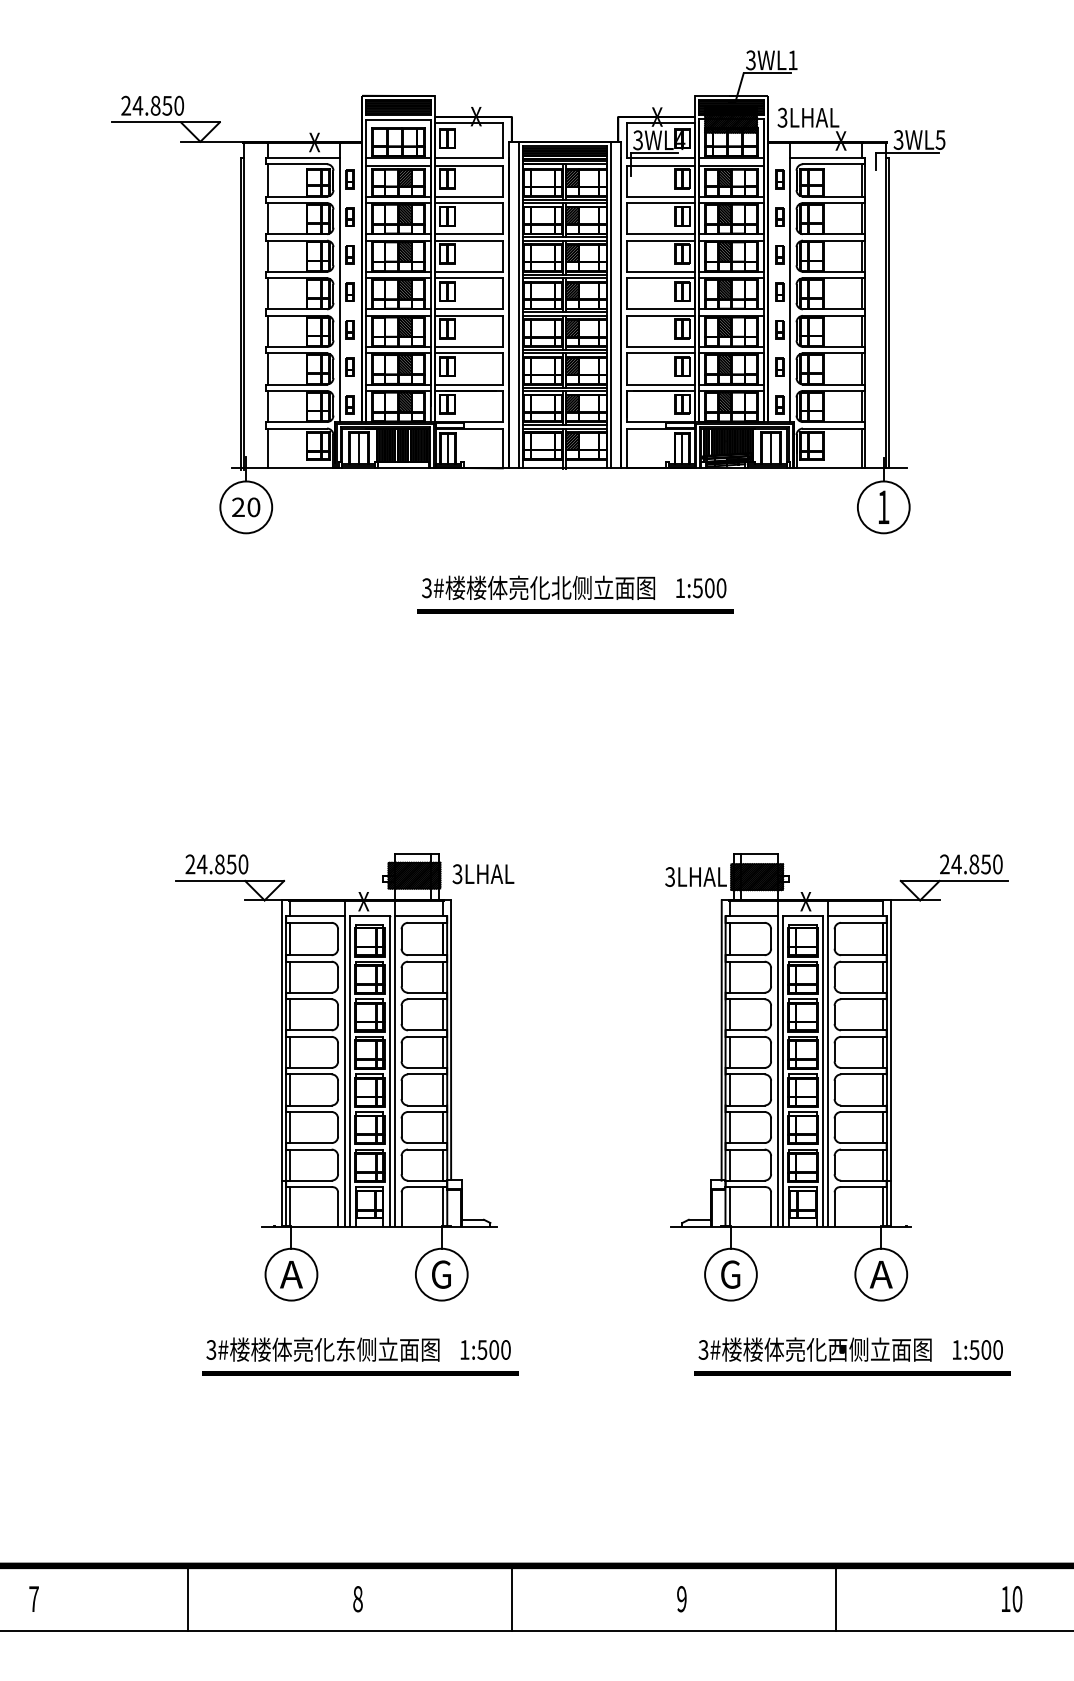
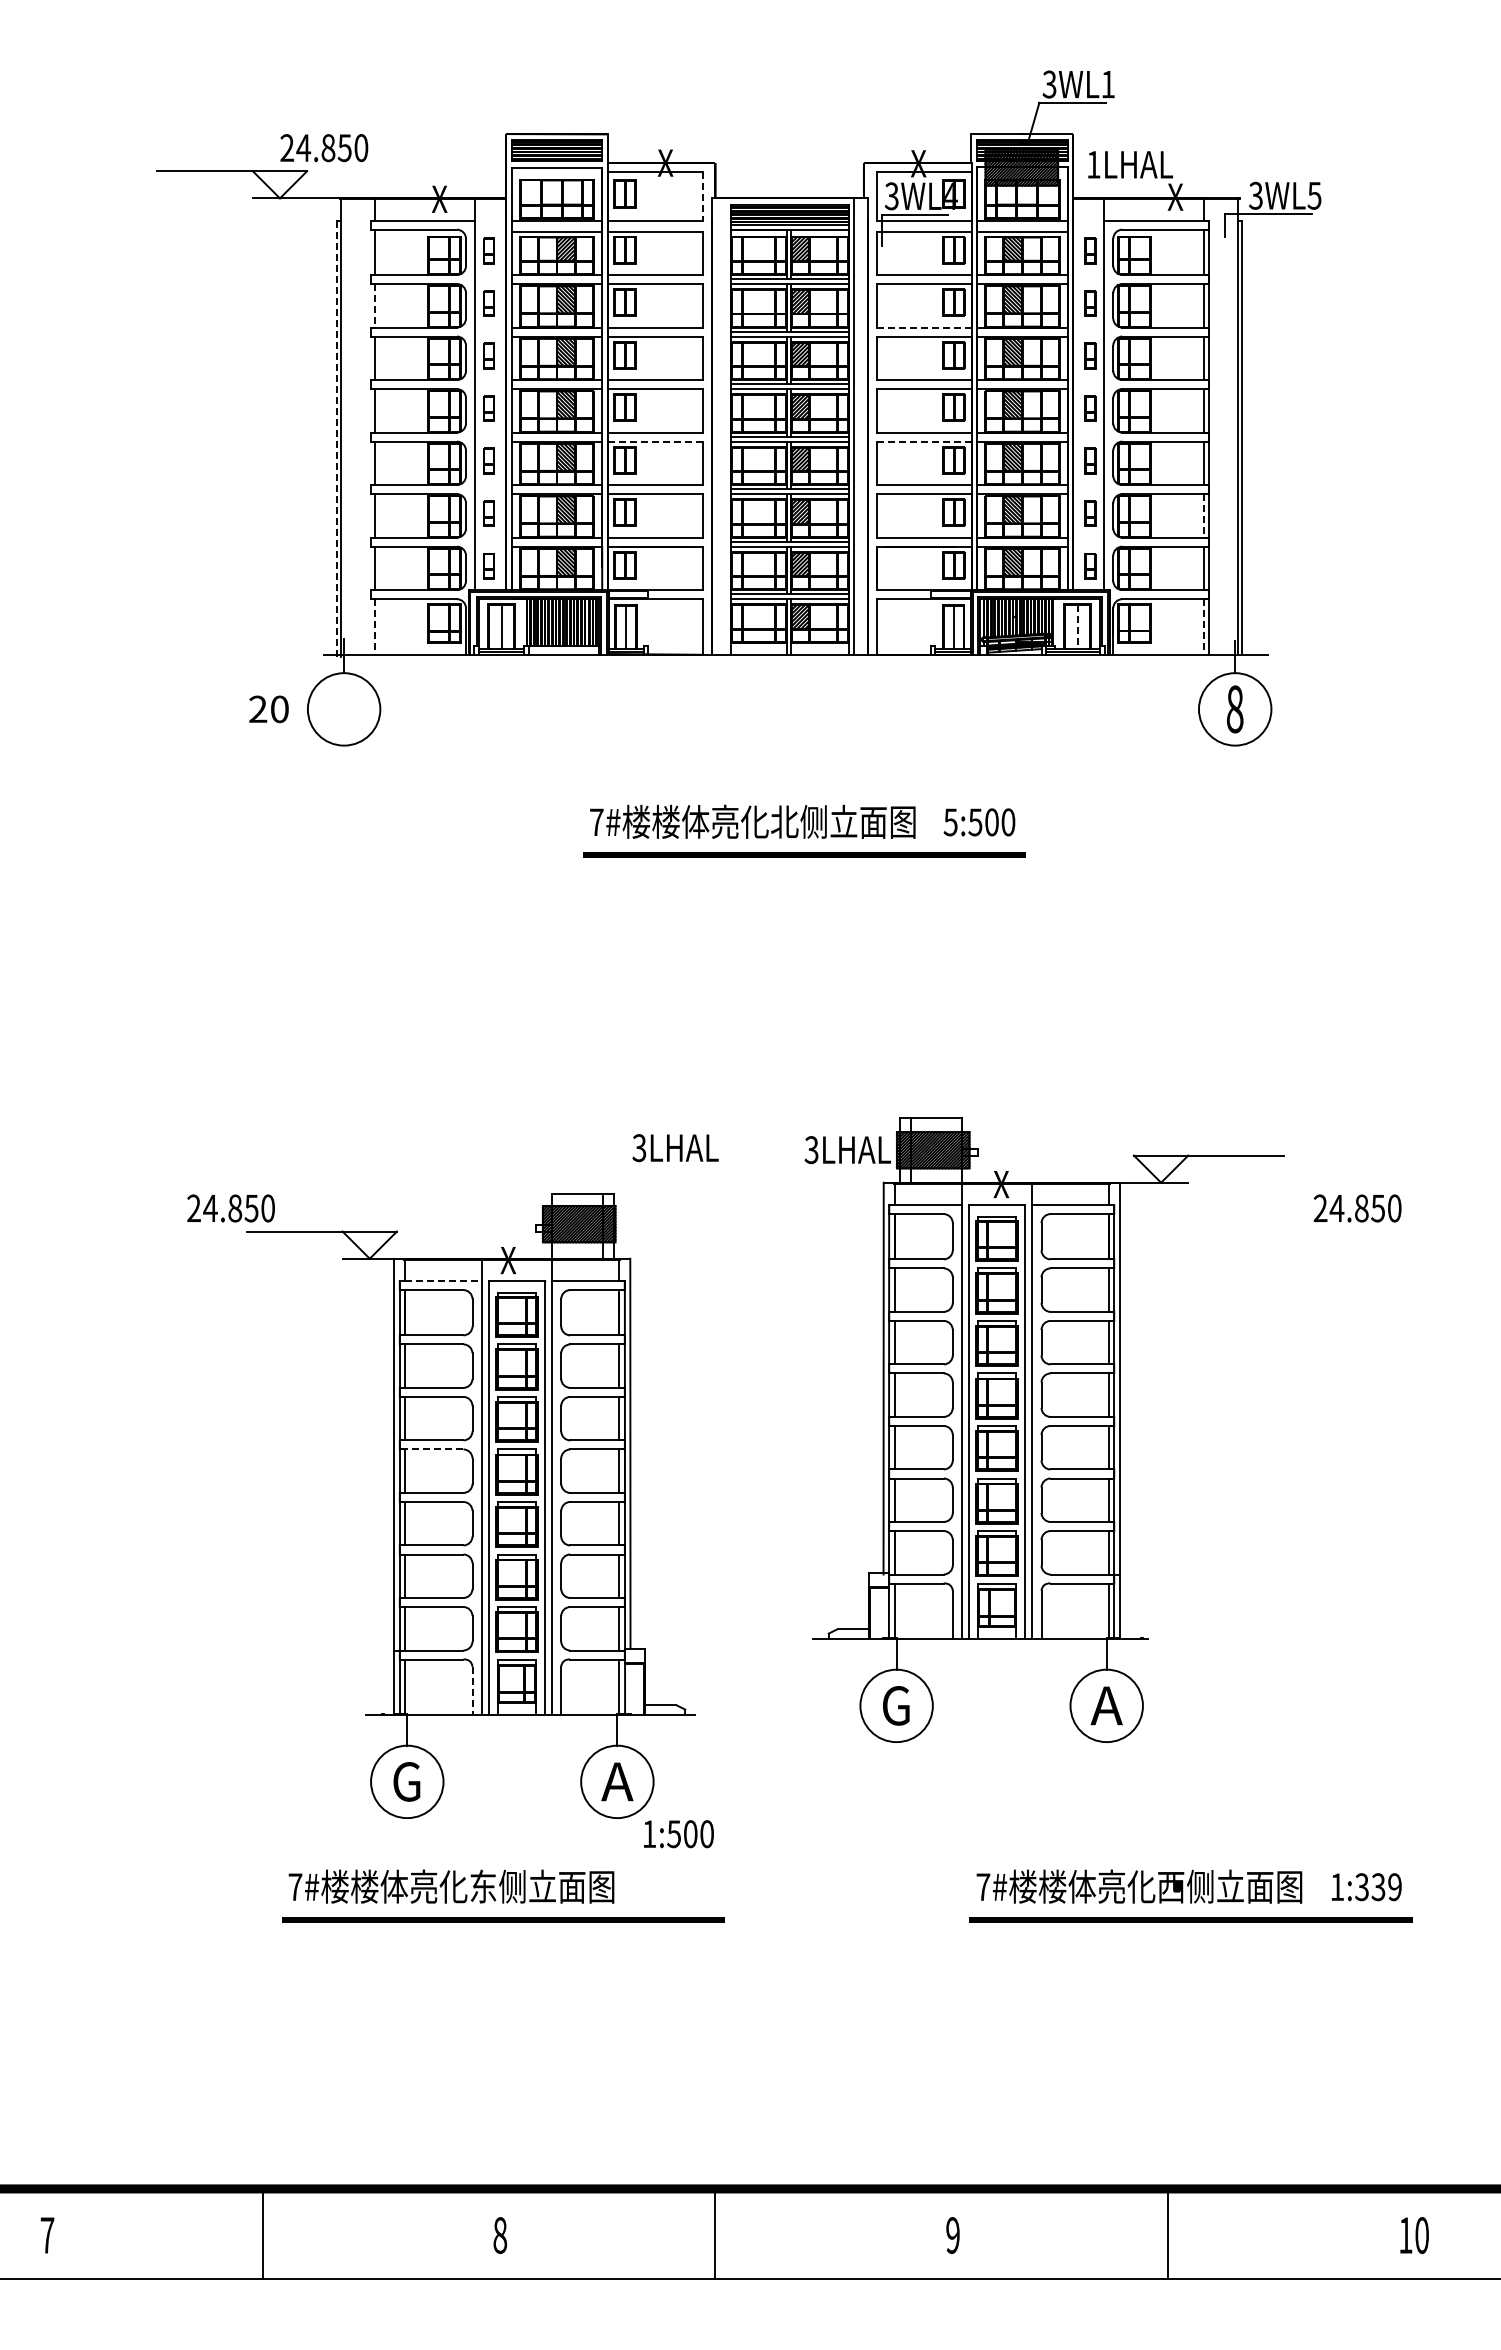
text: (152, 106) -> (324, 148), moved
text: (782, 117) -> (1093, 164), 3LHAL -> 1LHAL
line: (502, 140) -> (702, 196), solid -> dashed
line: (268, 218) -> (374, 305), solid -> dashed
line: (661, 234) -> (924, 327), solid -> dashed
line: (519, 304) -> (725, 425), removed
line: (240, 313) -> (336, 438), solid -> dashed
line: (469, 315) -> (655, 441), solid -> dashed
line: (661, 315) -> (924, 441), solid -> dashed
line: (861, 368) -> (1204, 515), solid -> dashed
line: (268, 448) -> (374, 626), solid -> dashed
line: (770, 448) -> (1077, 626), solid -> dashed
line: (861, 448) -> (1204, 627), solid -> dashed
text: (245, 507) -> (268, 709), moved
text: (883, 507) -> (1235, 709), 1 -> 8
text: (426, 588) -> (596, 822), 3# -> 7#
text: (680, 588) -> (950, 822), 1:500 -> 5:500
text: (216, 864) -> (230, 1208), moved
text: (483, 874) -> (675, 1148), moved
line: (318, 916) -> (444, 1281), solid -> dashed
line: (308, 1036) -> (431, 1449), solid -> dashed
part: (836, 1076) -> (1044, 1429), moved
line: (338, 1209) -> (472, 1690), solid -> dashed
text: (291, 1274) -> (407, 1781), A -> G
text: (441, 1274) -> (617, 1781), G -> A
text: (211, 1350) -> (295, 1887), 3# -> 7#
text: (485, 1350) -> (678, 1834), moved
text: (703, 1350) -> (983, 1887), 3# -> 7#
text: (986, 1350) -> (1378, 1887), 1:500 -> 1:339

